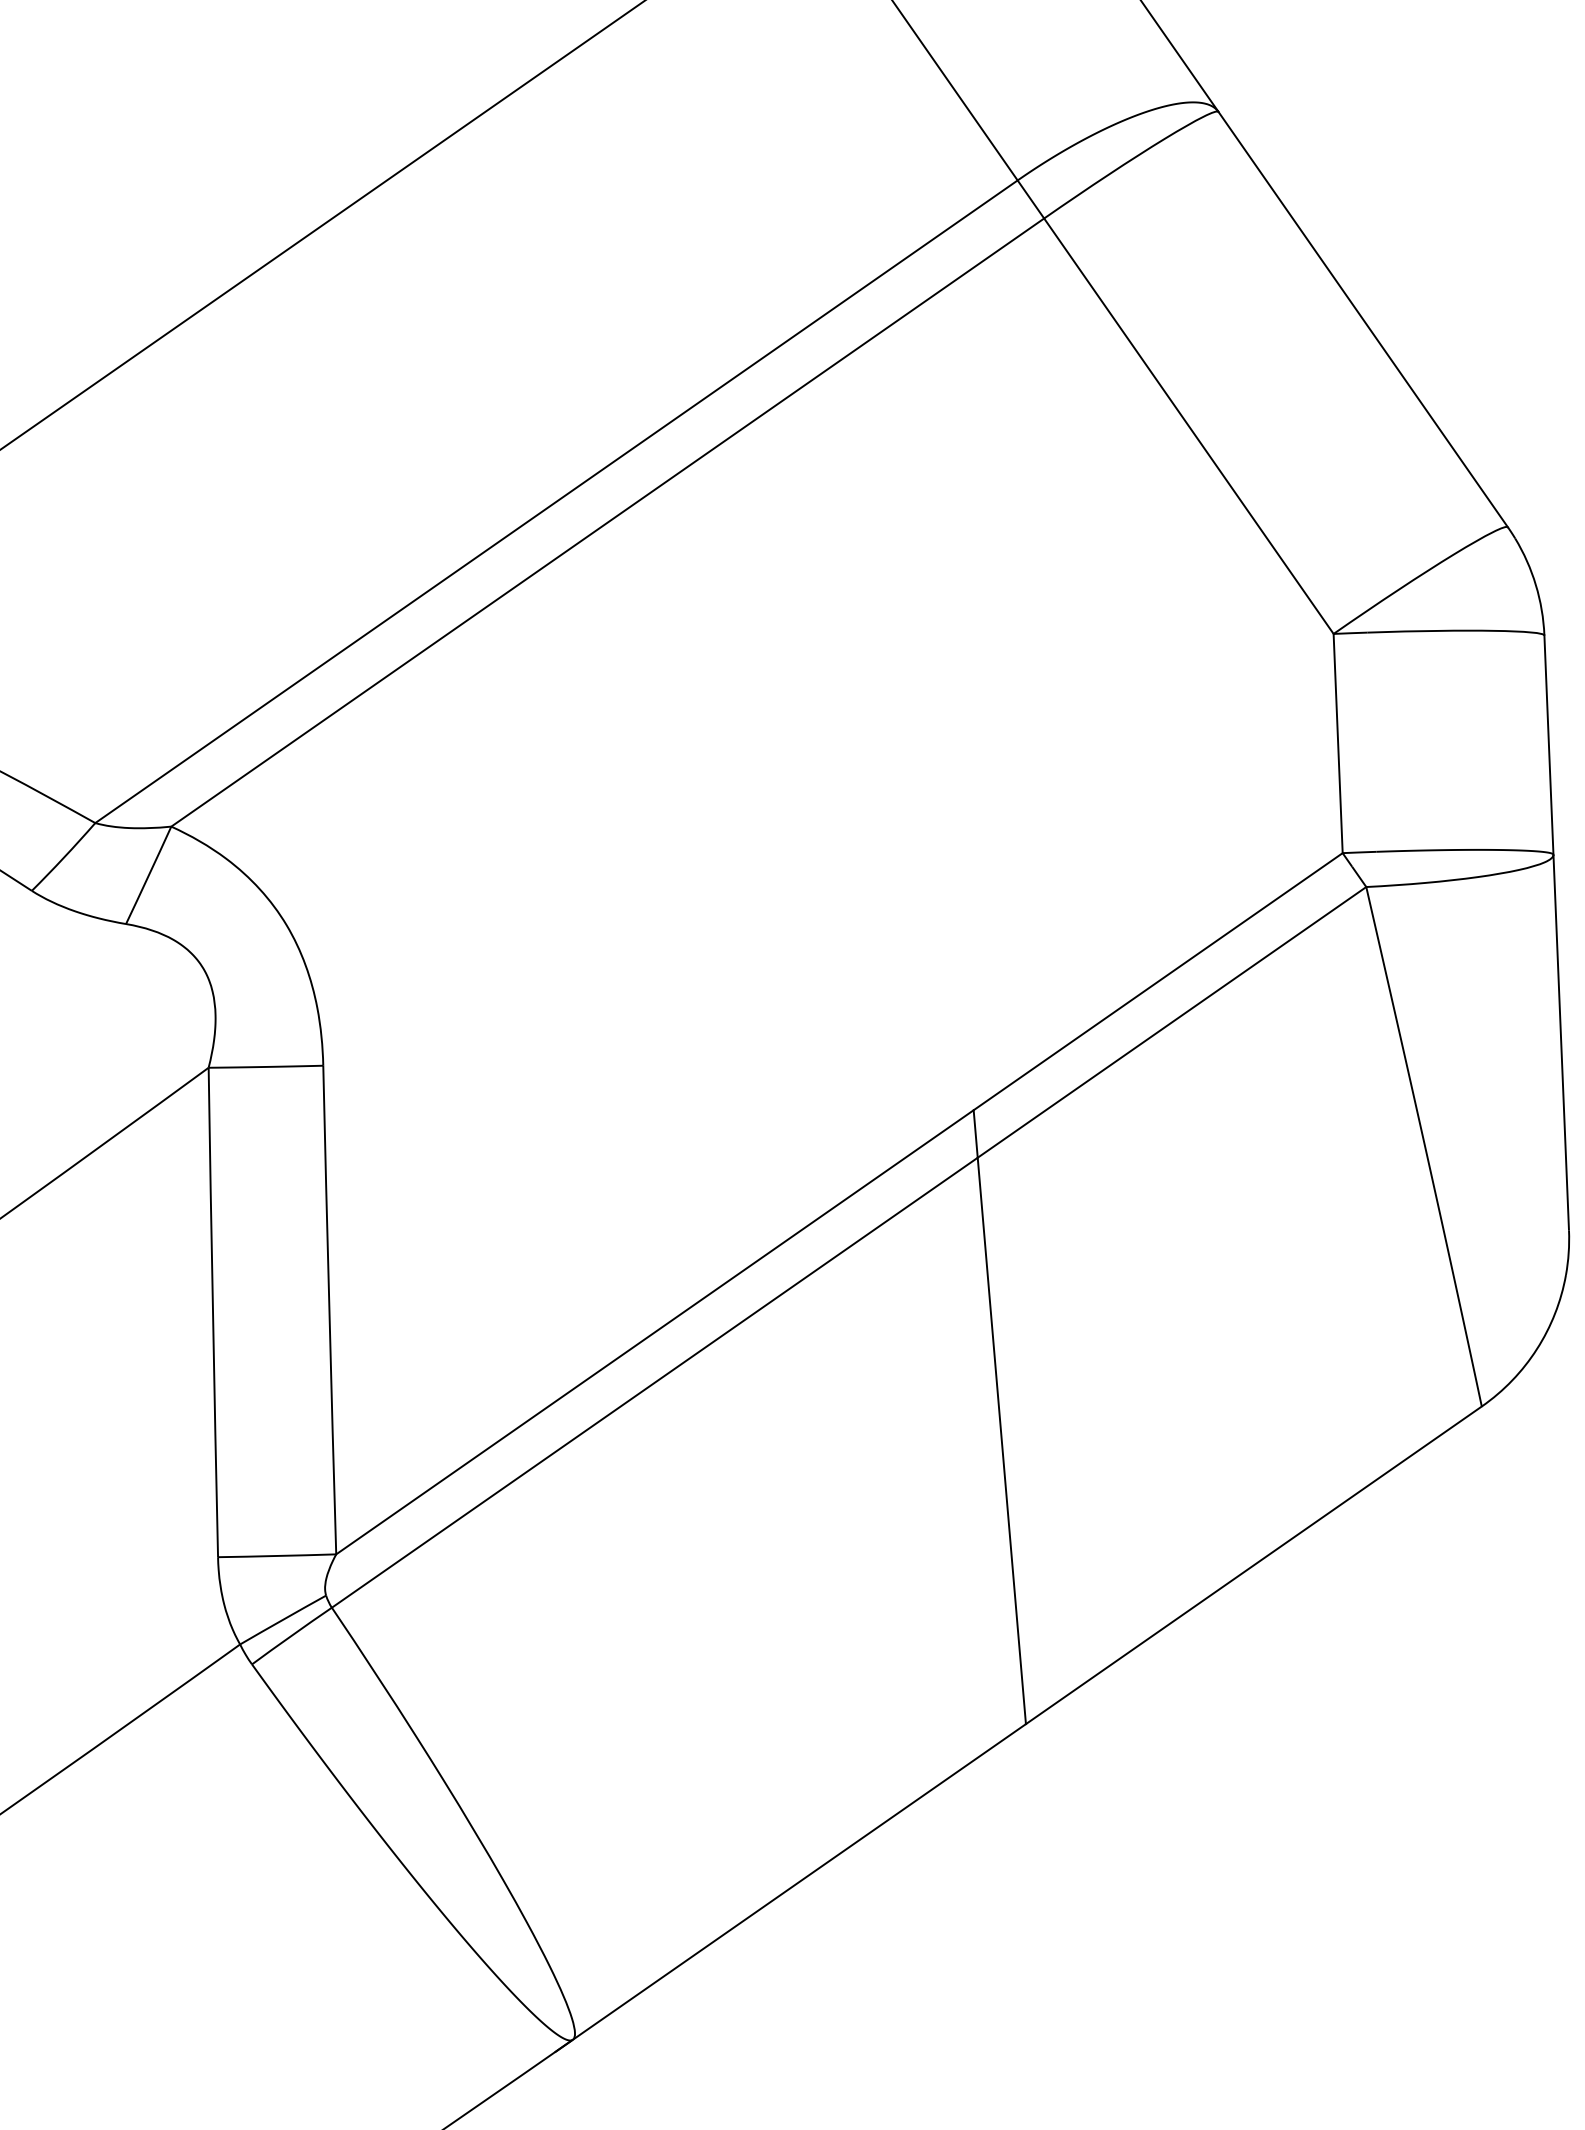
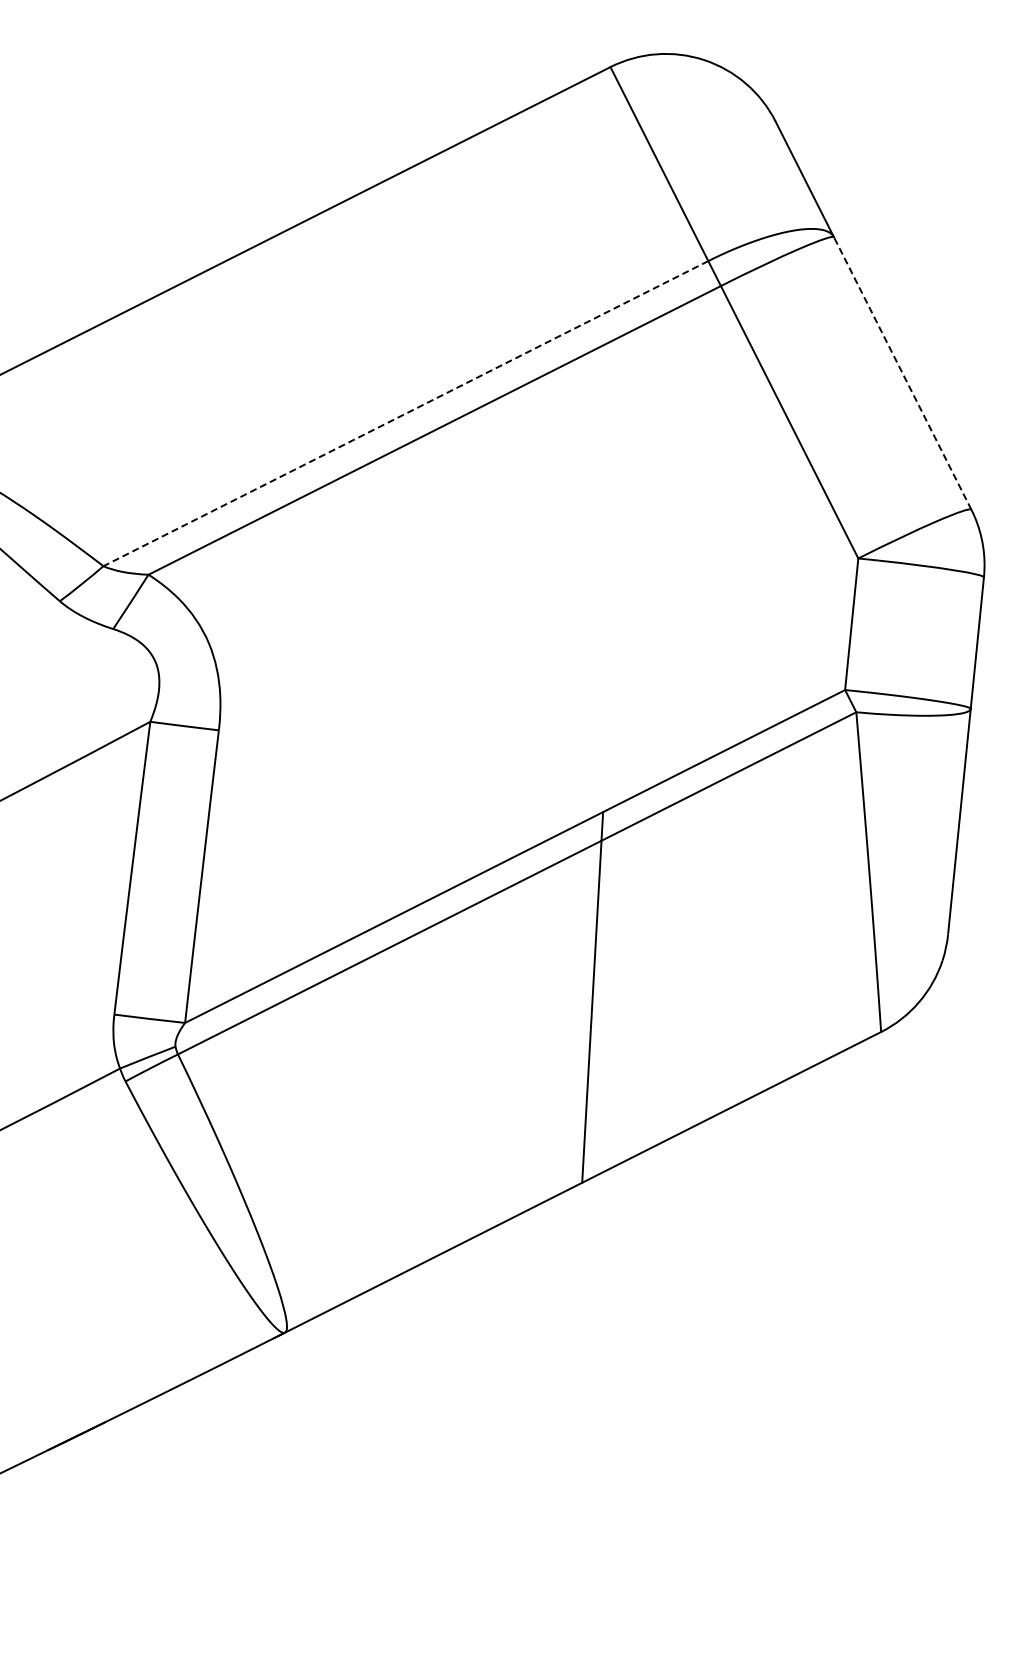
line: (1362, 319) -> (902, 373), solid -> dashed
line: (555, 501) -> (405, 413), solid -> dashed

